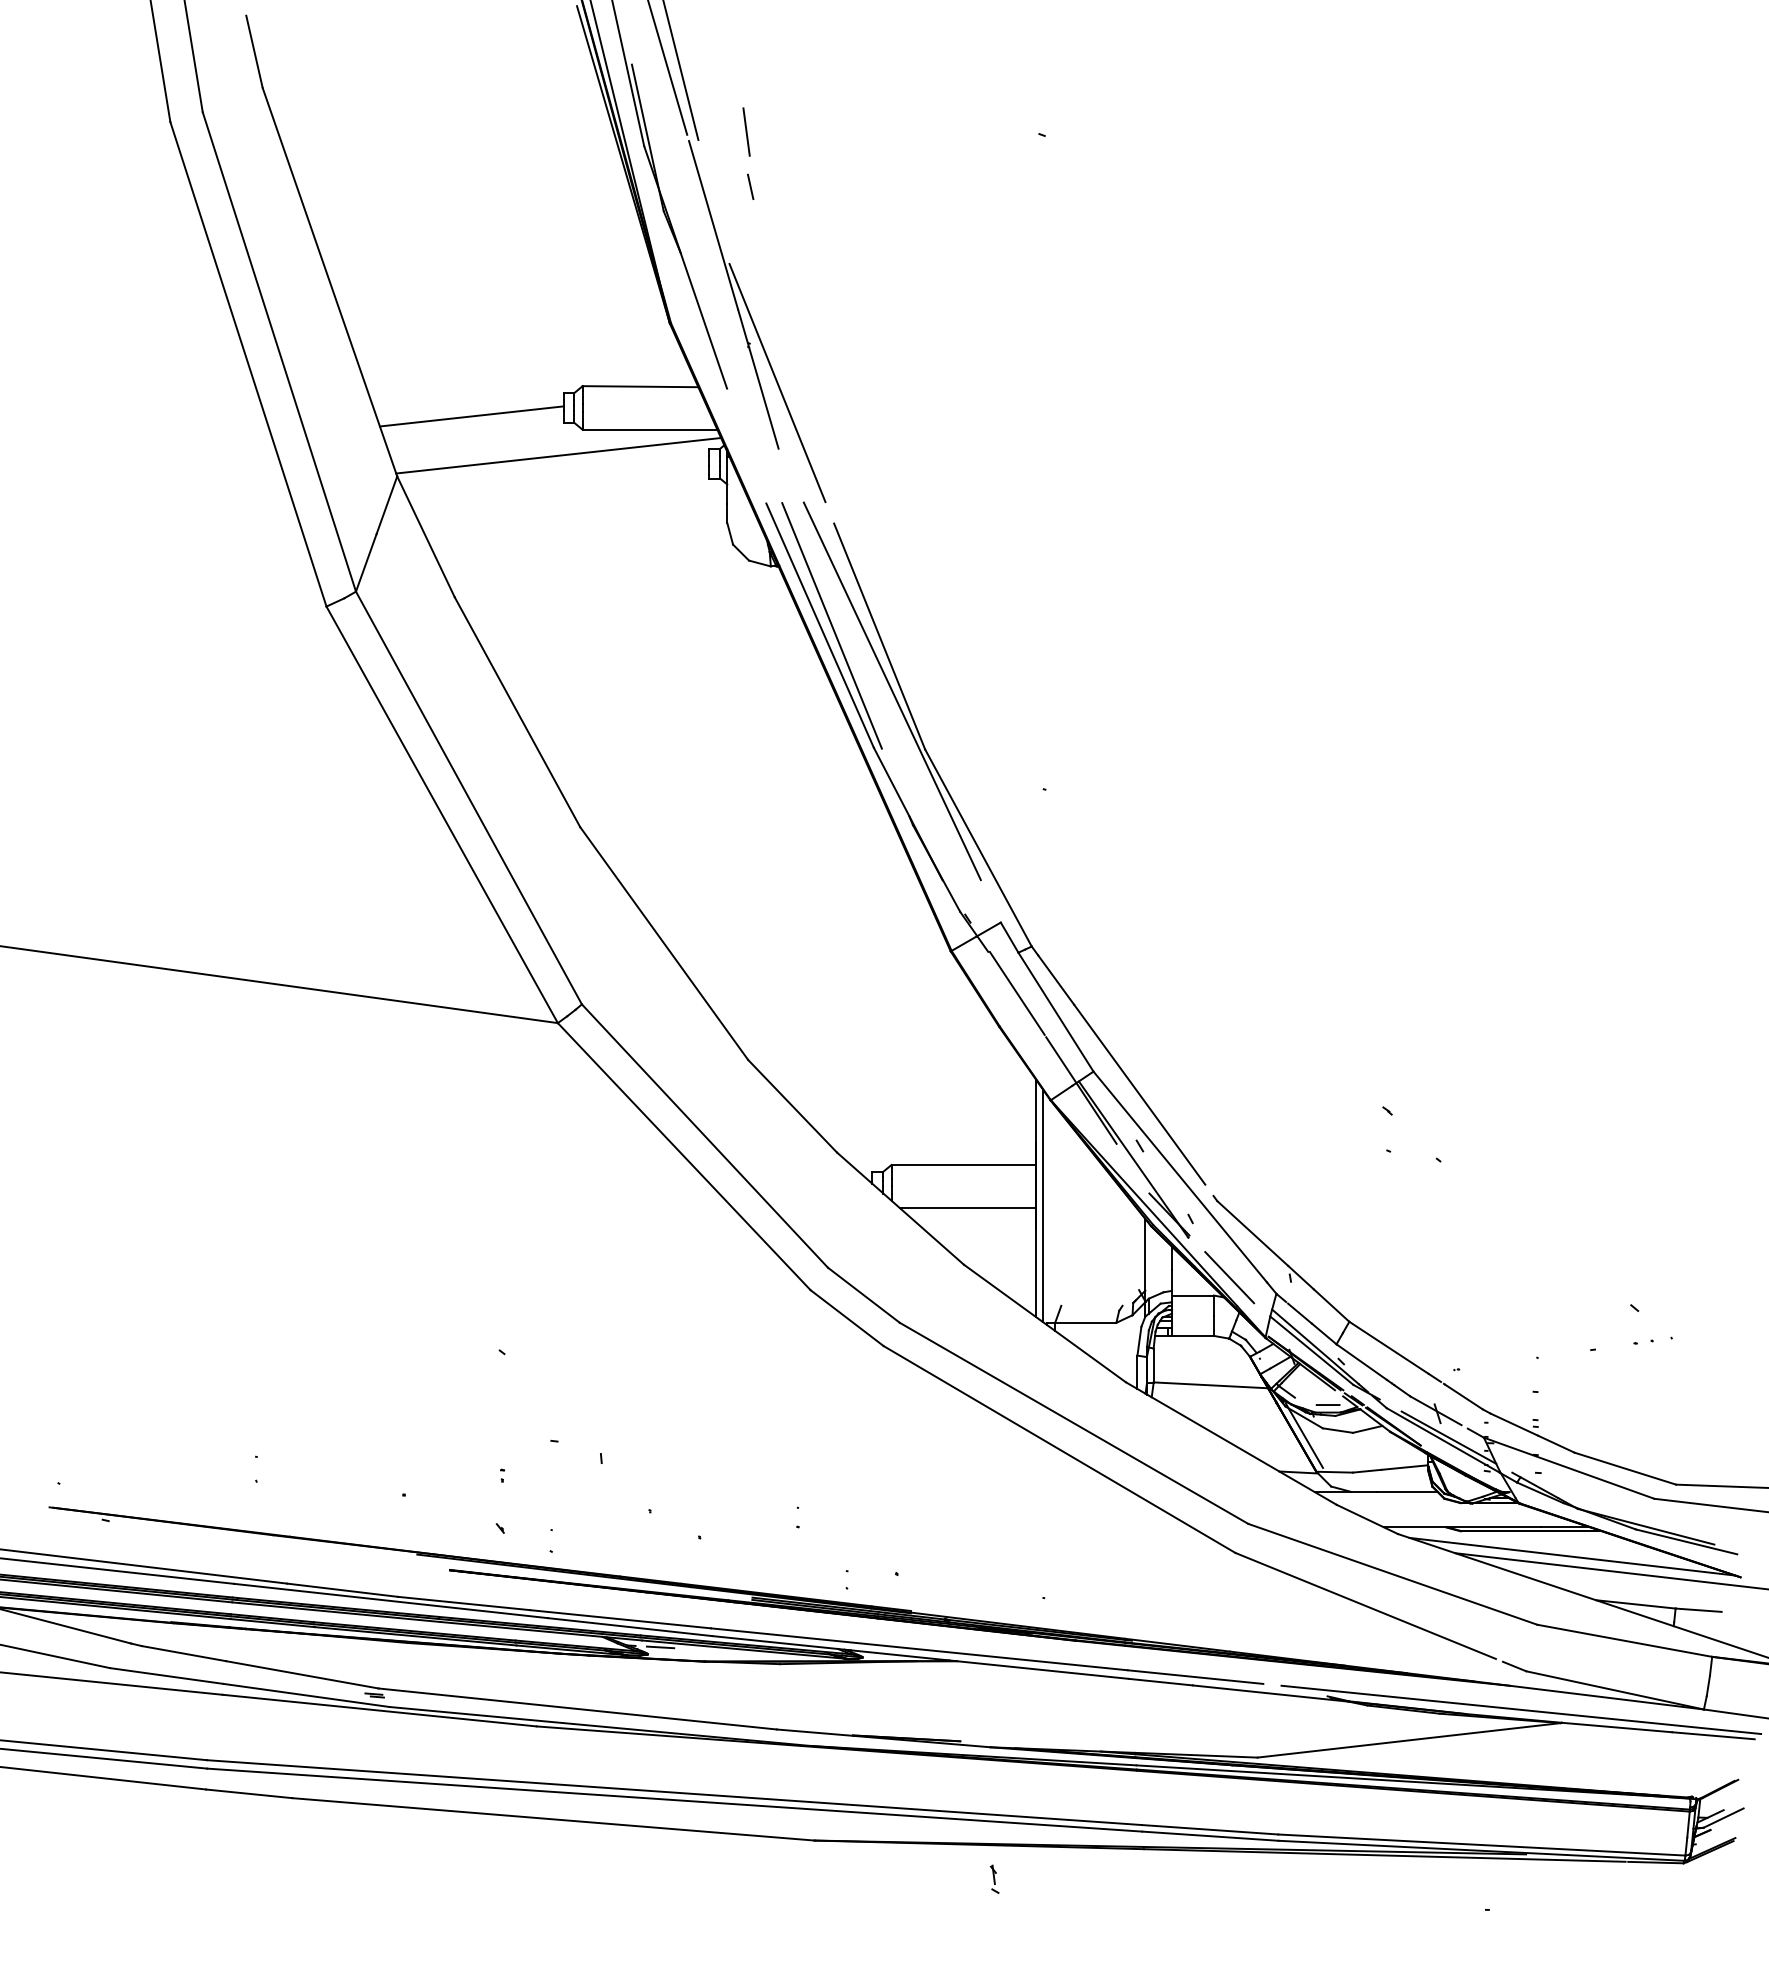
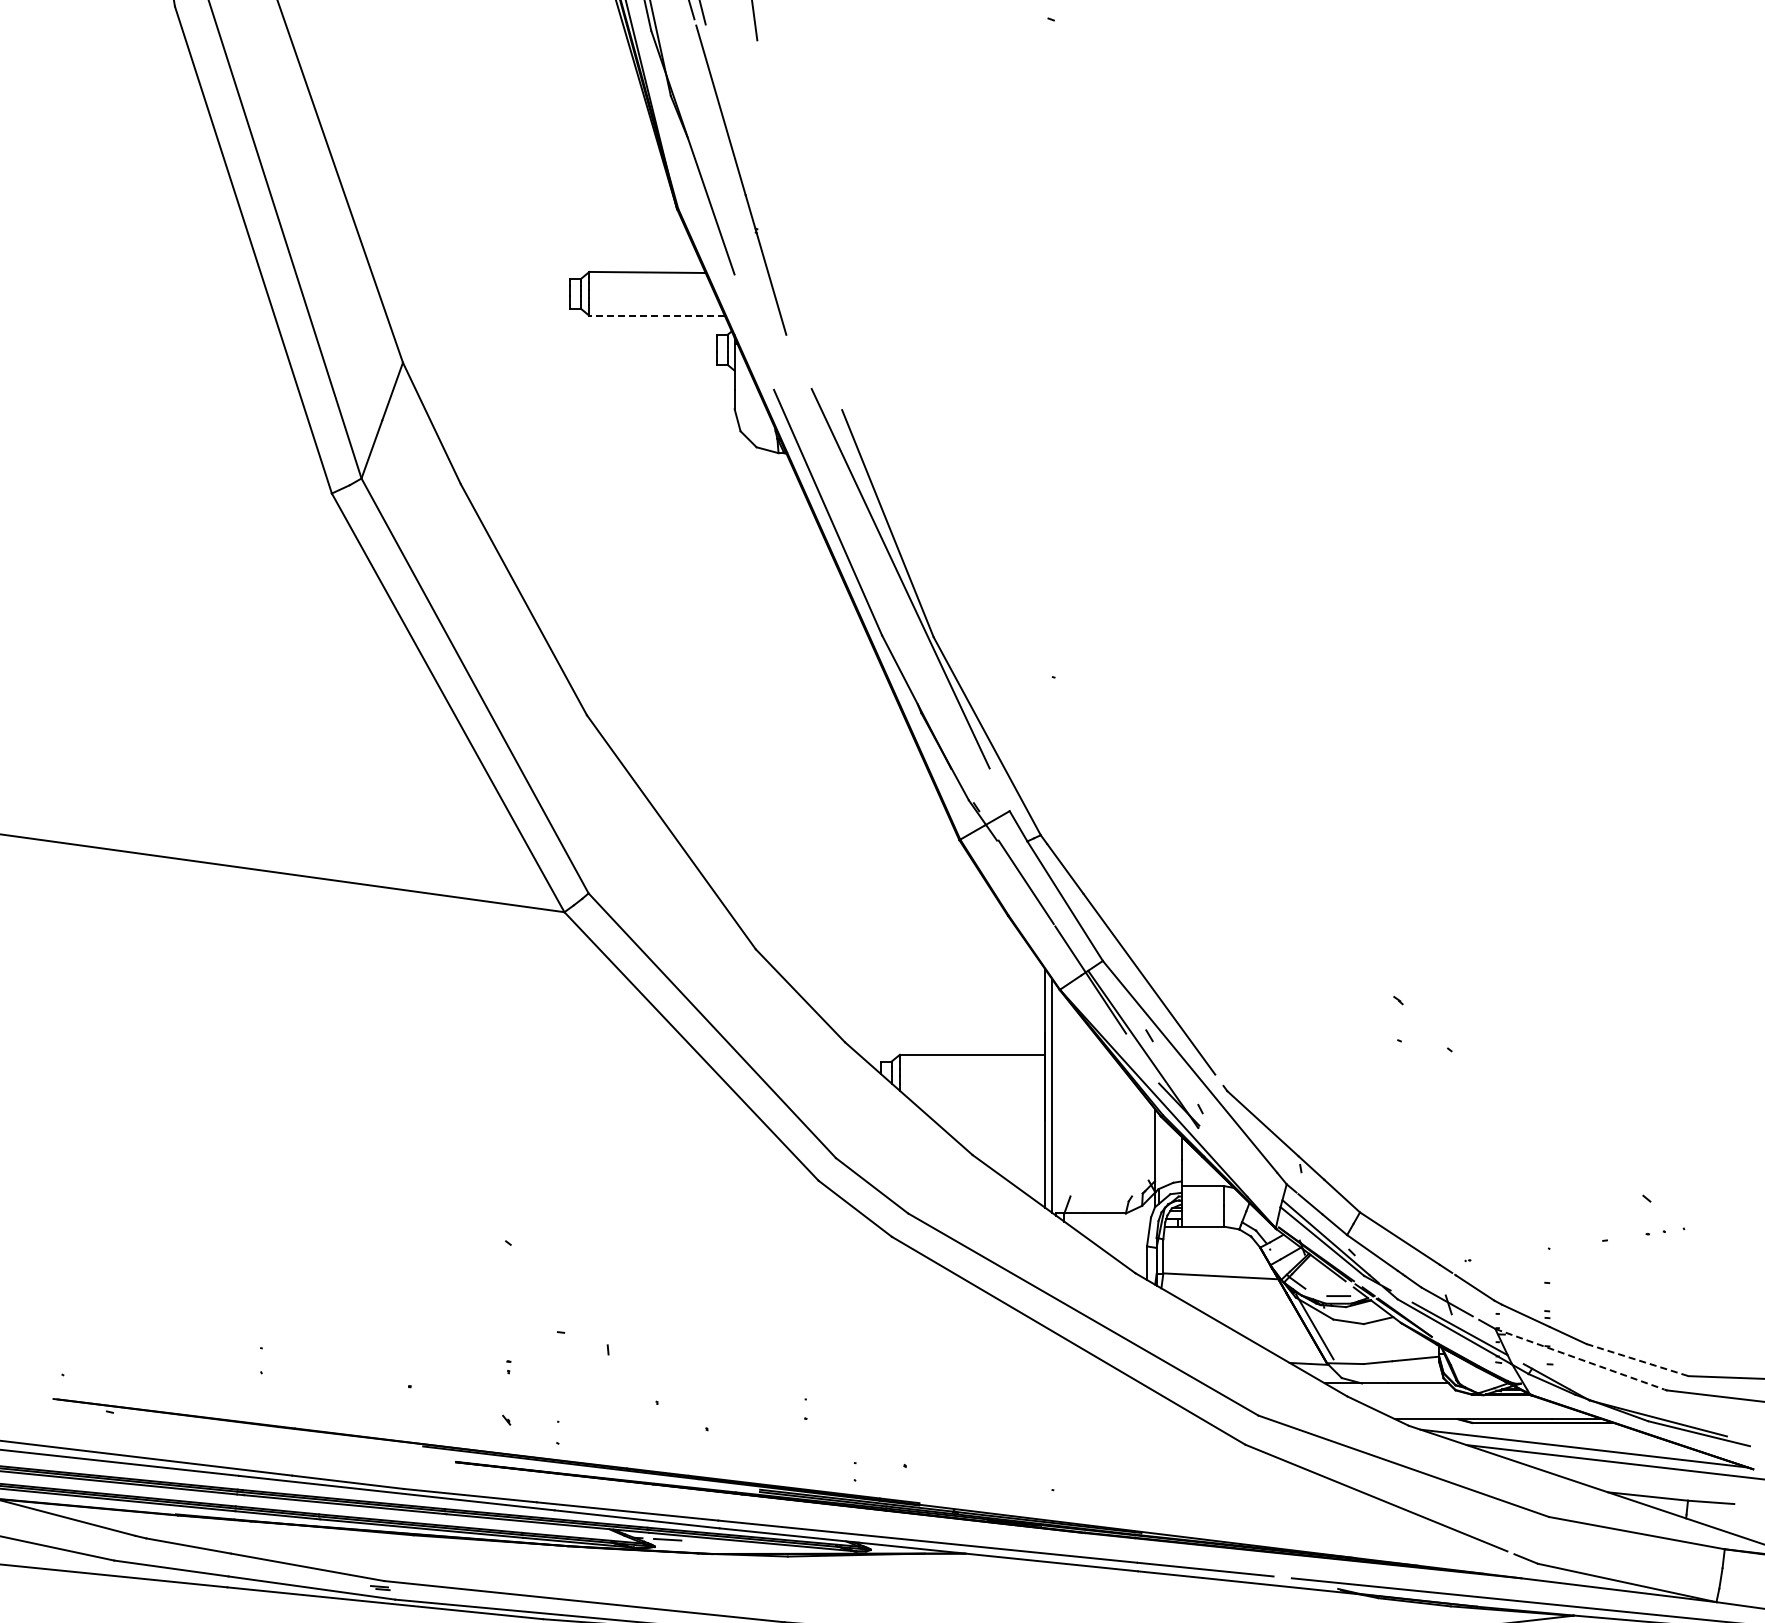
line: (750, 186) -> (758, 71), removed
line: (777, 382) -> (785, 268), removed
line: (471, 416) -> (477, 302), removed
line: (649, 429) -> (656, 315), solid -> dashed
line: (558, 455) -> (565, 341), removed
line: (831, 625) -> (839, 512), removed
line: (967, 1207) -> (976, 1097), removed
line: (1229, 1277) -> (1239, 1167), removed
line: (1568, 1467) -> (1580, 1358), solid -> dashed
line: (1625, 1468) -> (1637, 1359), solid -> dashed

